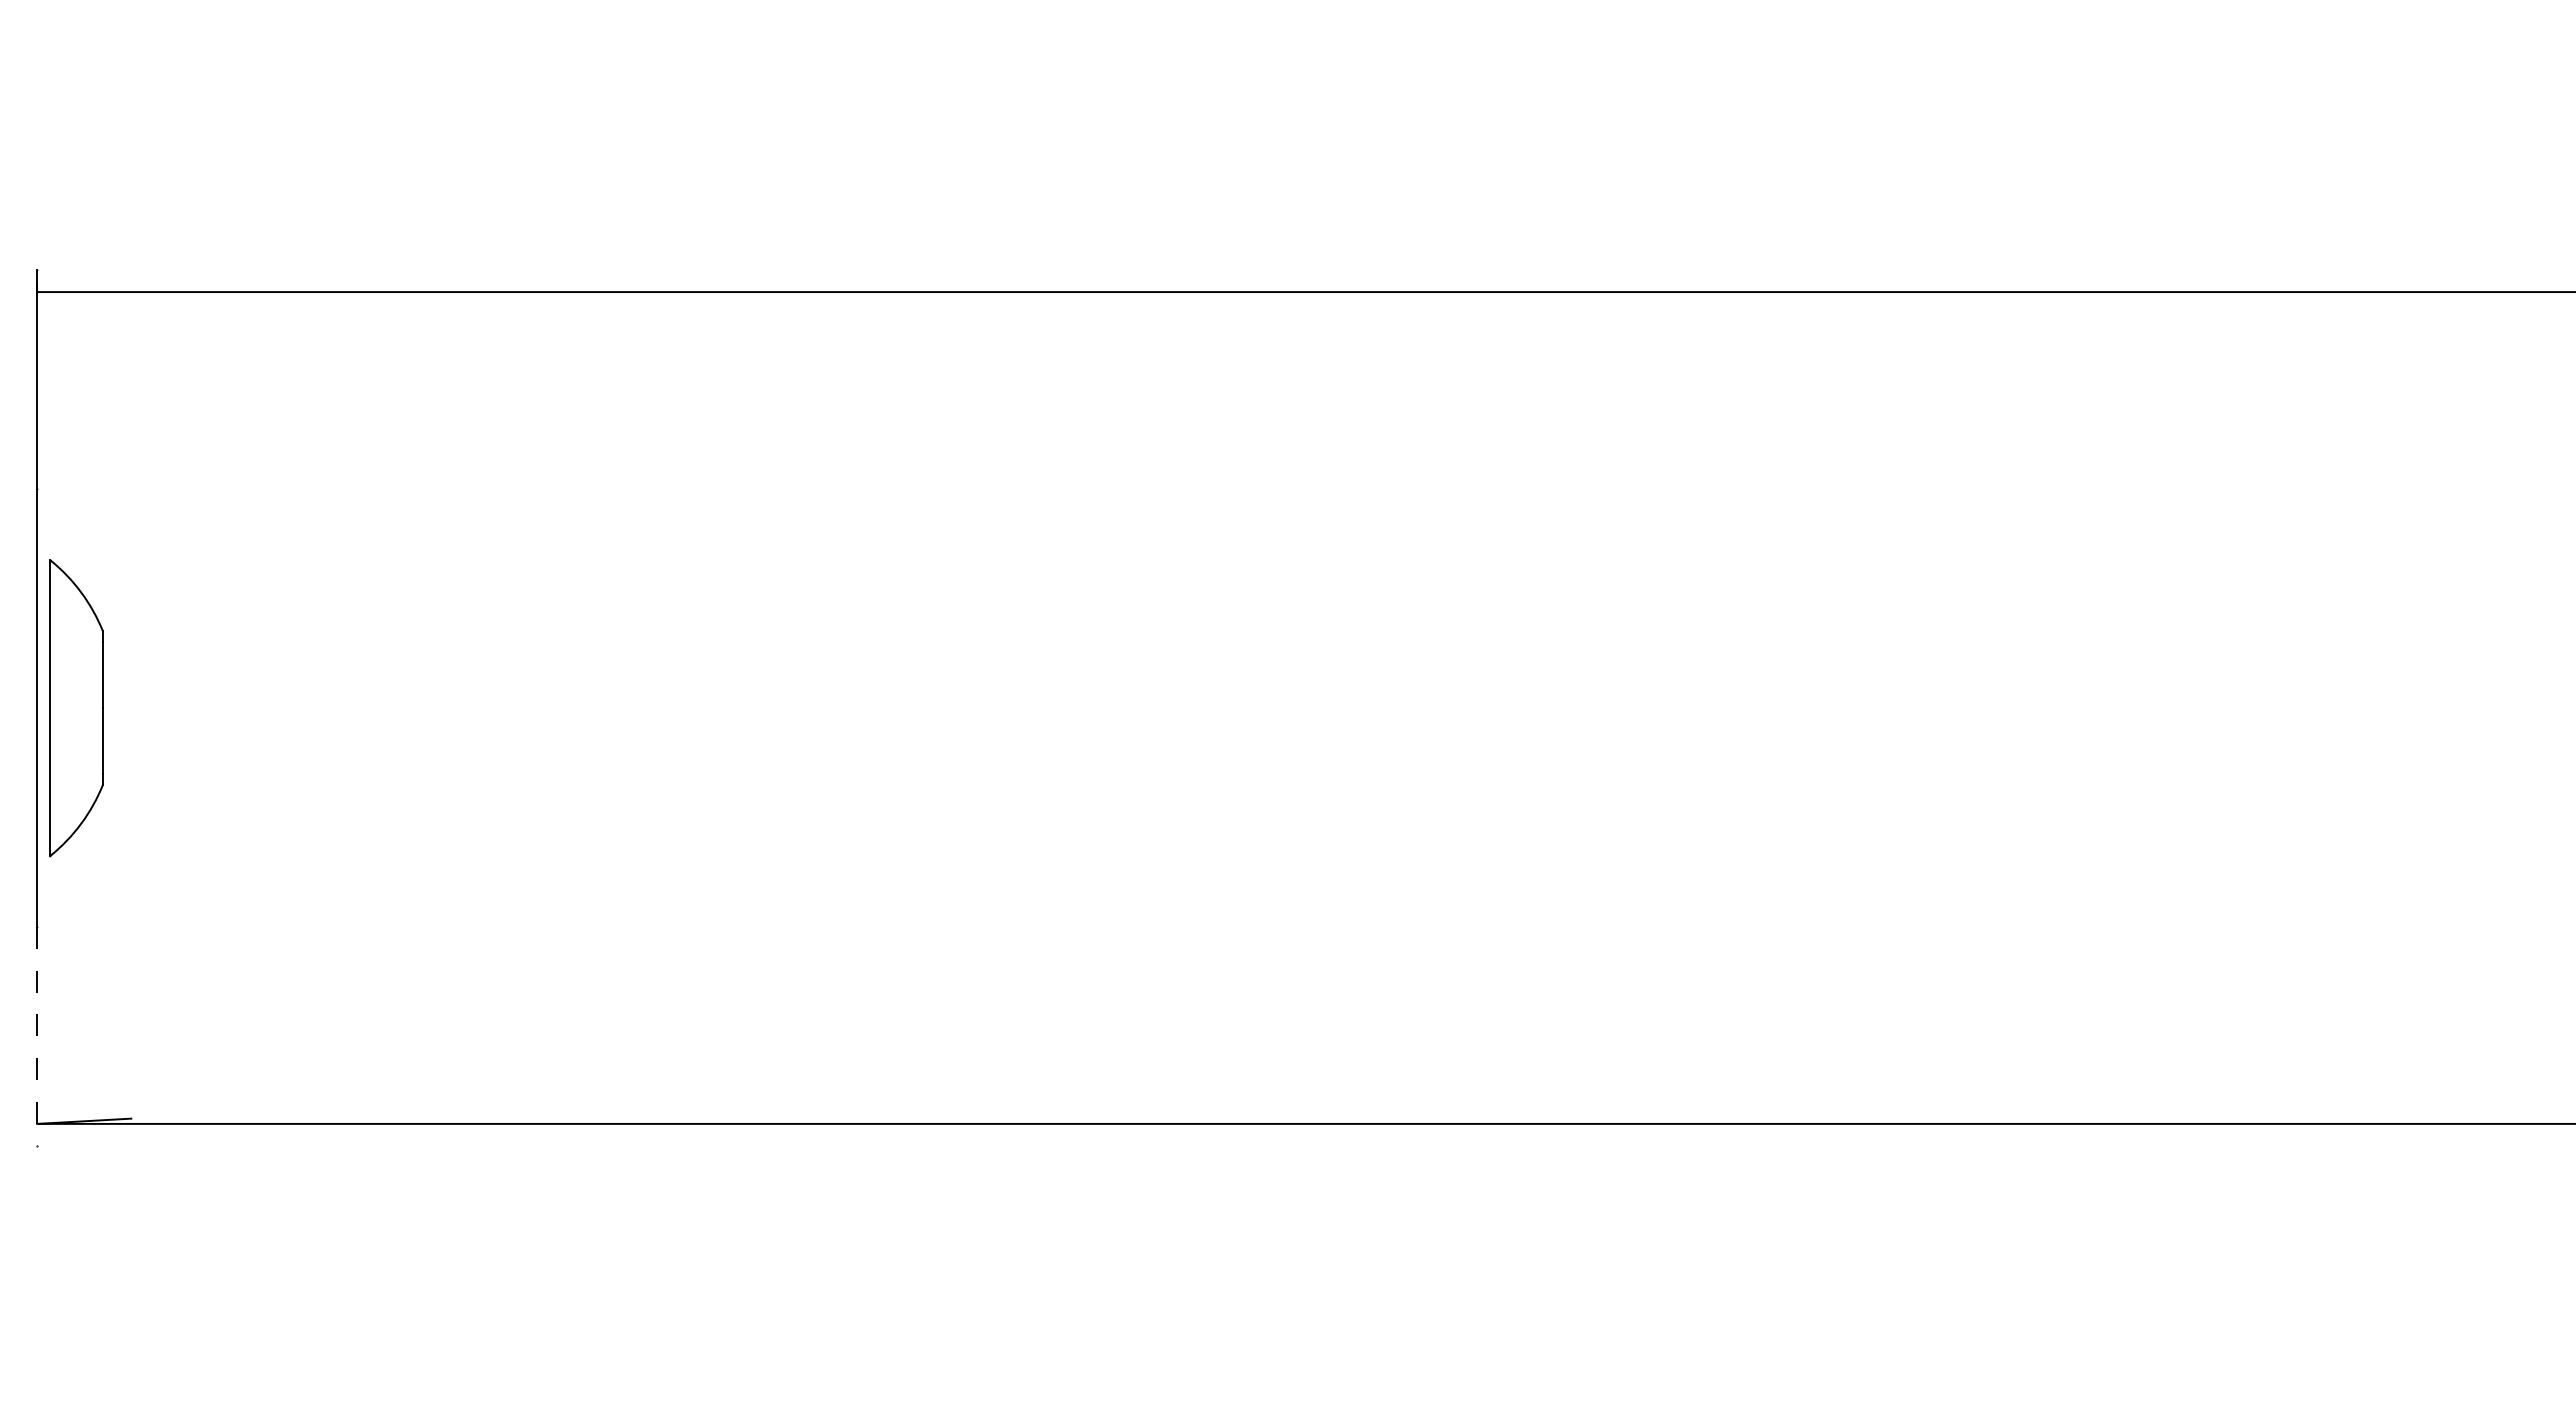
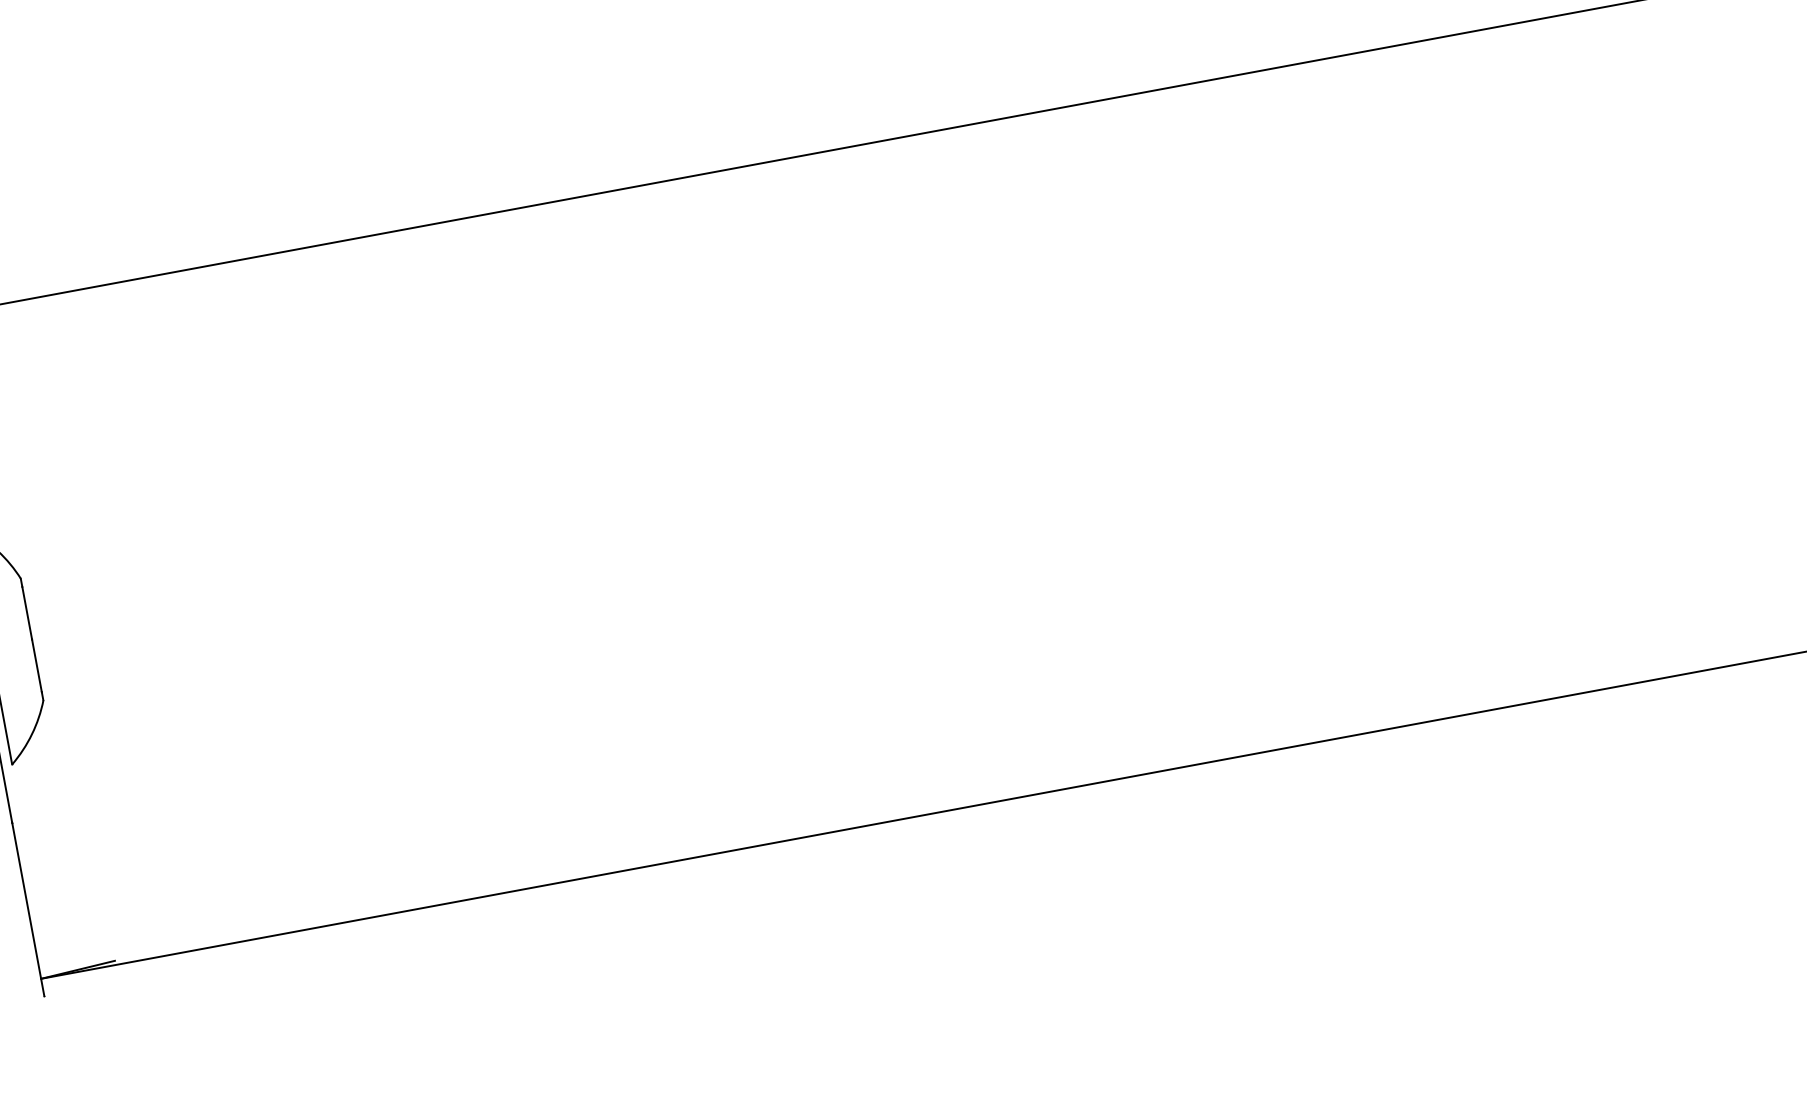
line: (37, 1036) -> (28, 909), dashed -> solid

